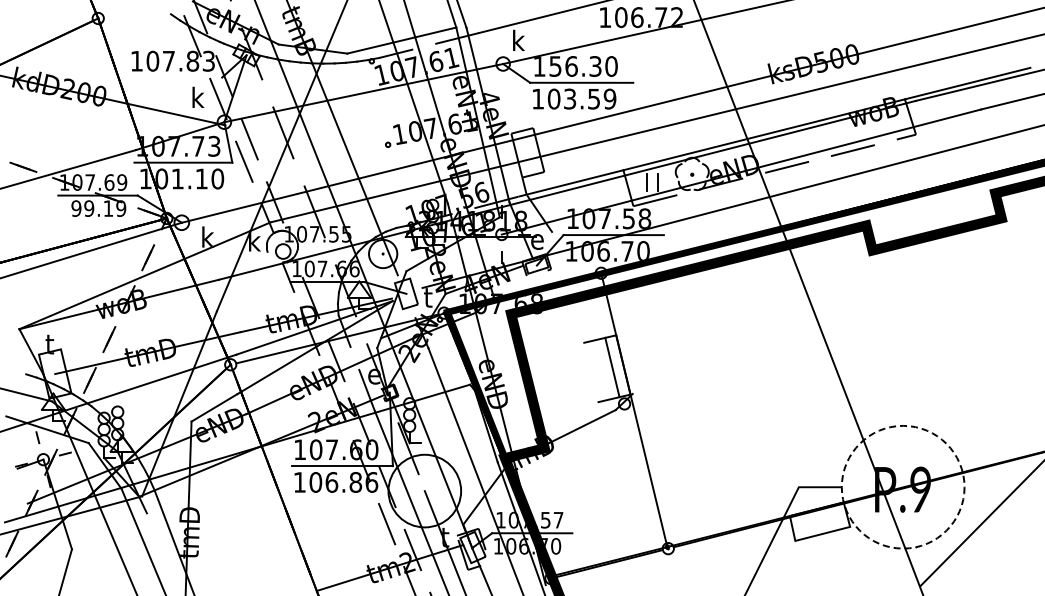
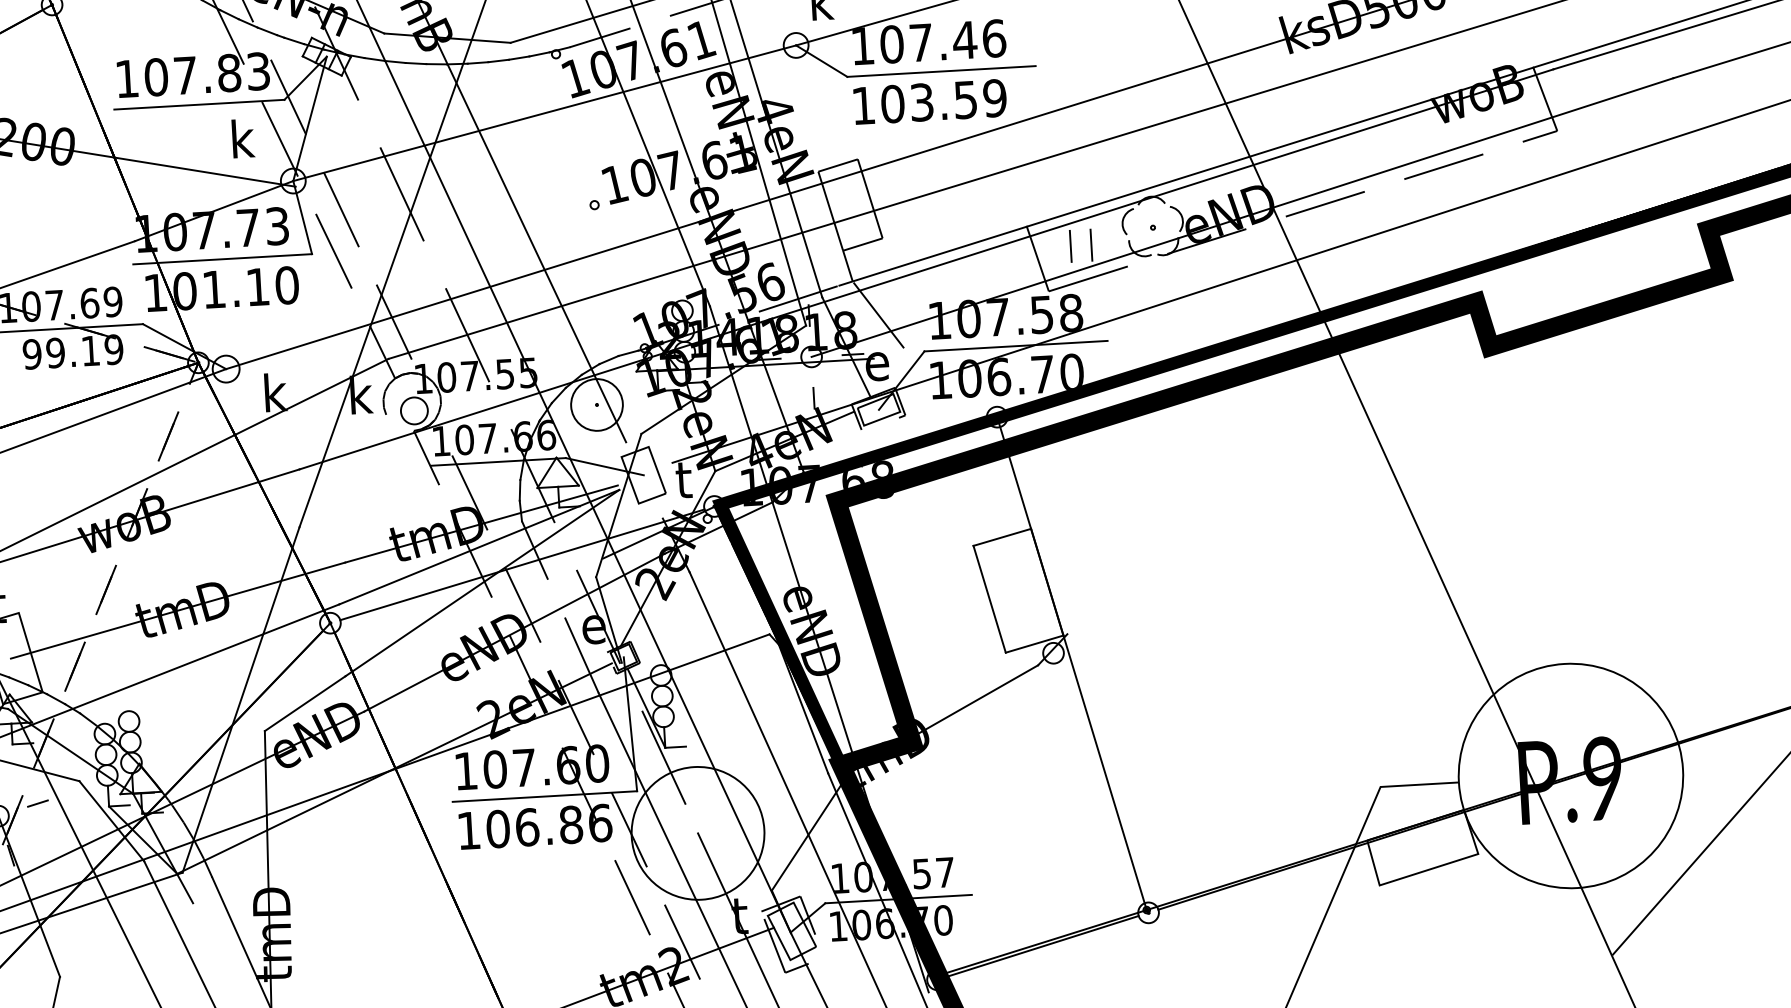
text: (583, 66) -> (943, 41), 156.30 -> 107.46
line: (175, 77) -> (199, 104), added
line: (612, 367) -> (989, 599), moved
circle: (902, 486) -> (1569, 774), dashed -> solid

